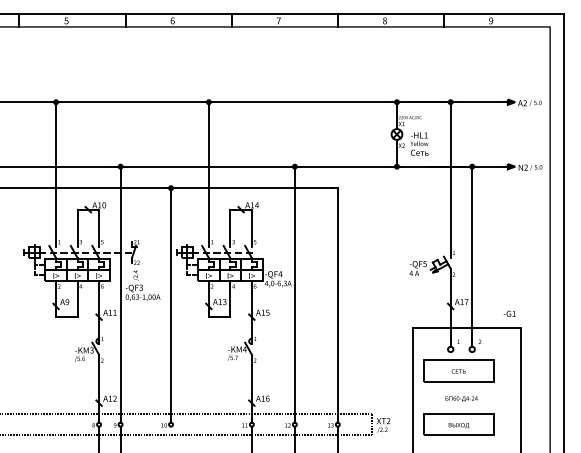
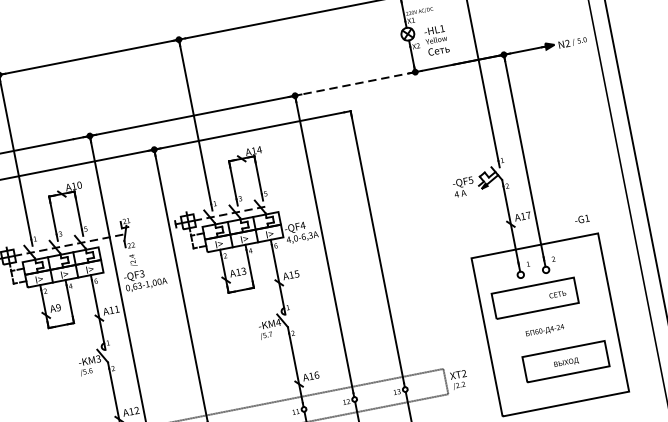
line: (348, 166) -> (358, 83), solid -> dashed
text: (458, 371) -> (557, 294), moved
part: (458, 424) -> (565, 361), moved

